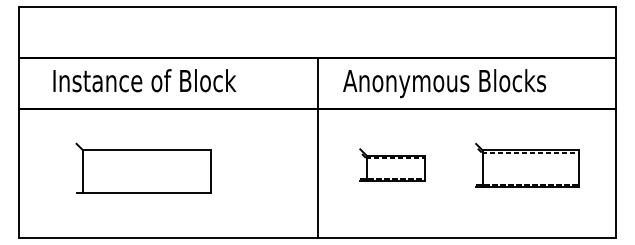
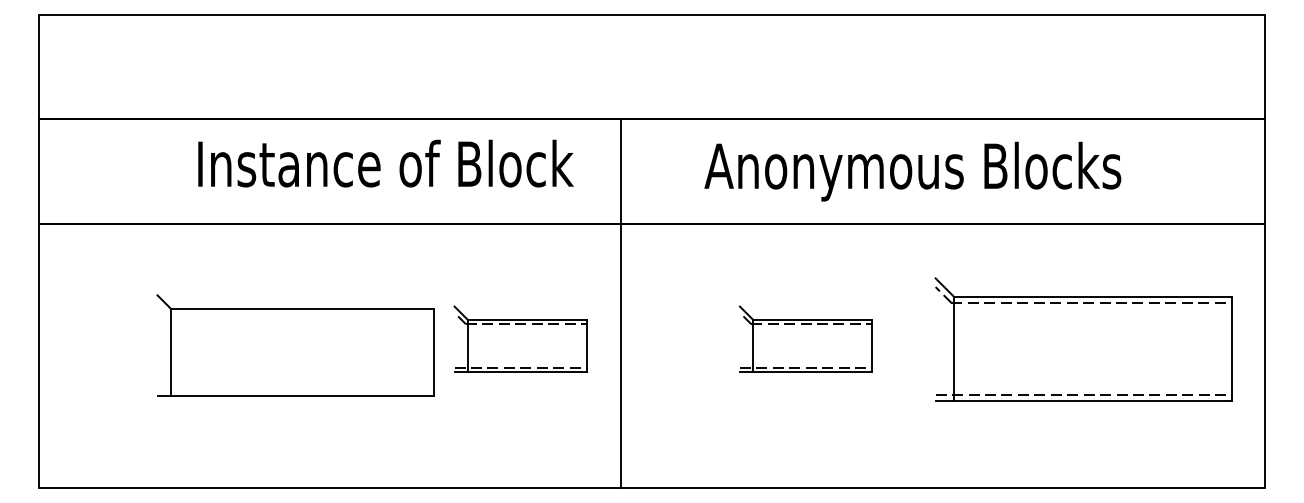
text: (144, 80) -> (385, 163), moved
line: (317, 147) -> (621, 302), moved
part: (253, 164) -> (520, 337), added
part: (527, 164) -> (1083, 337), size x1.4

